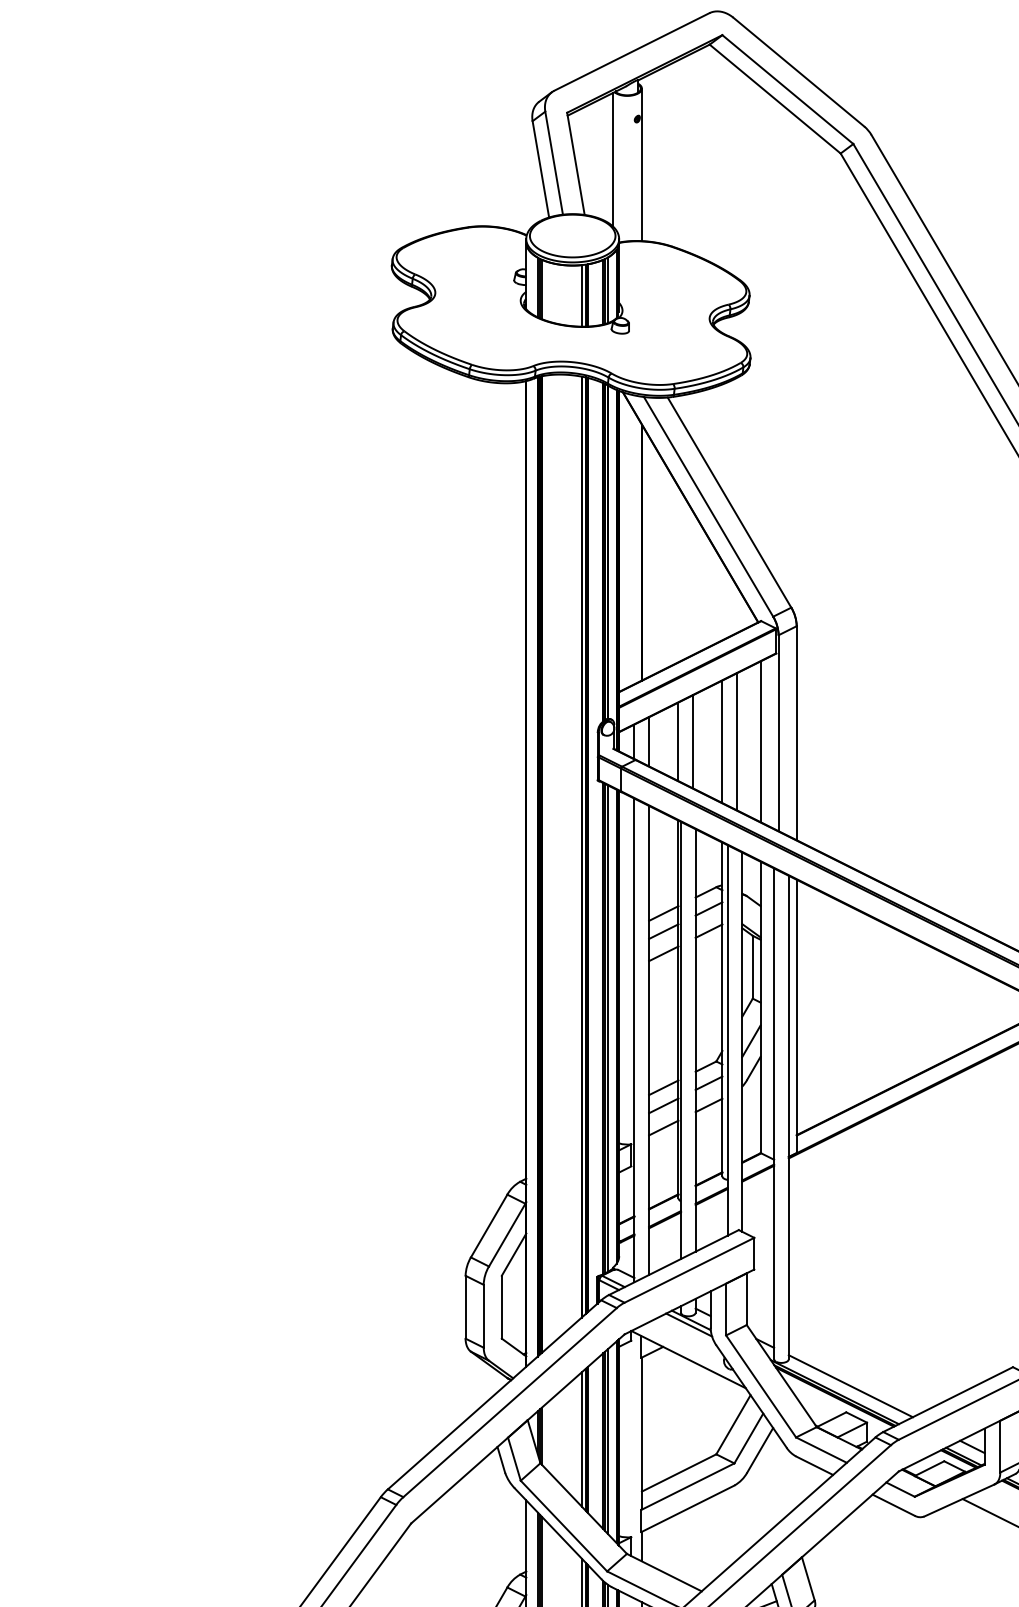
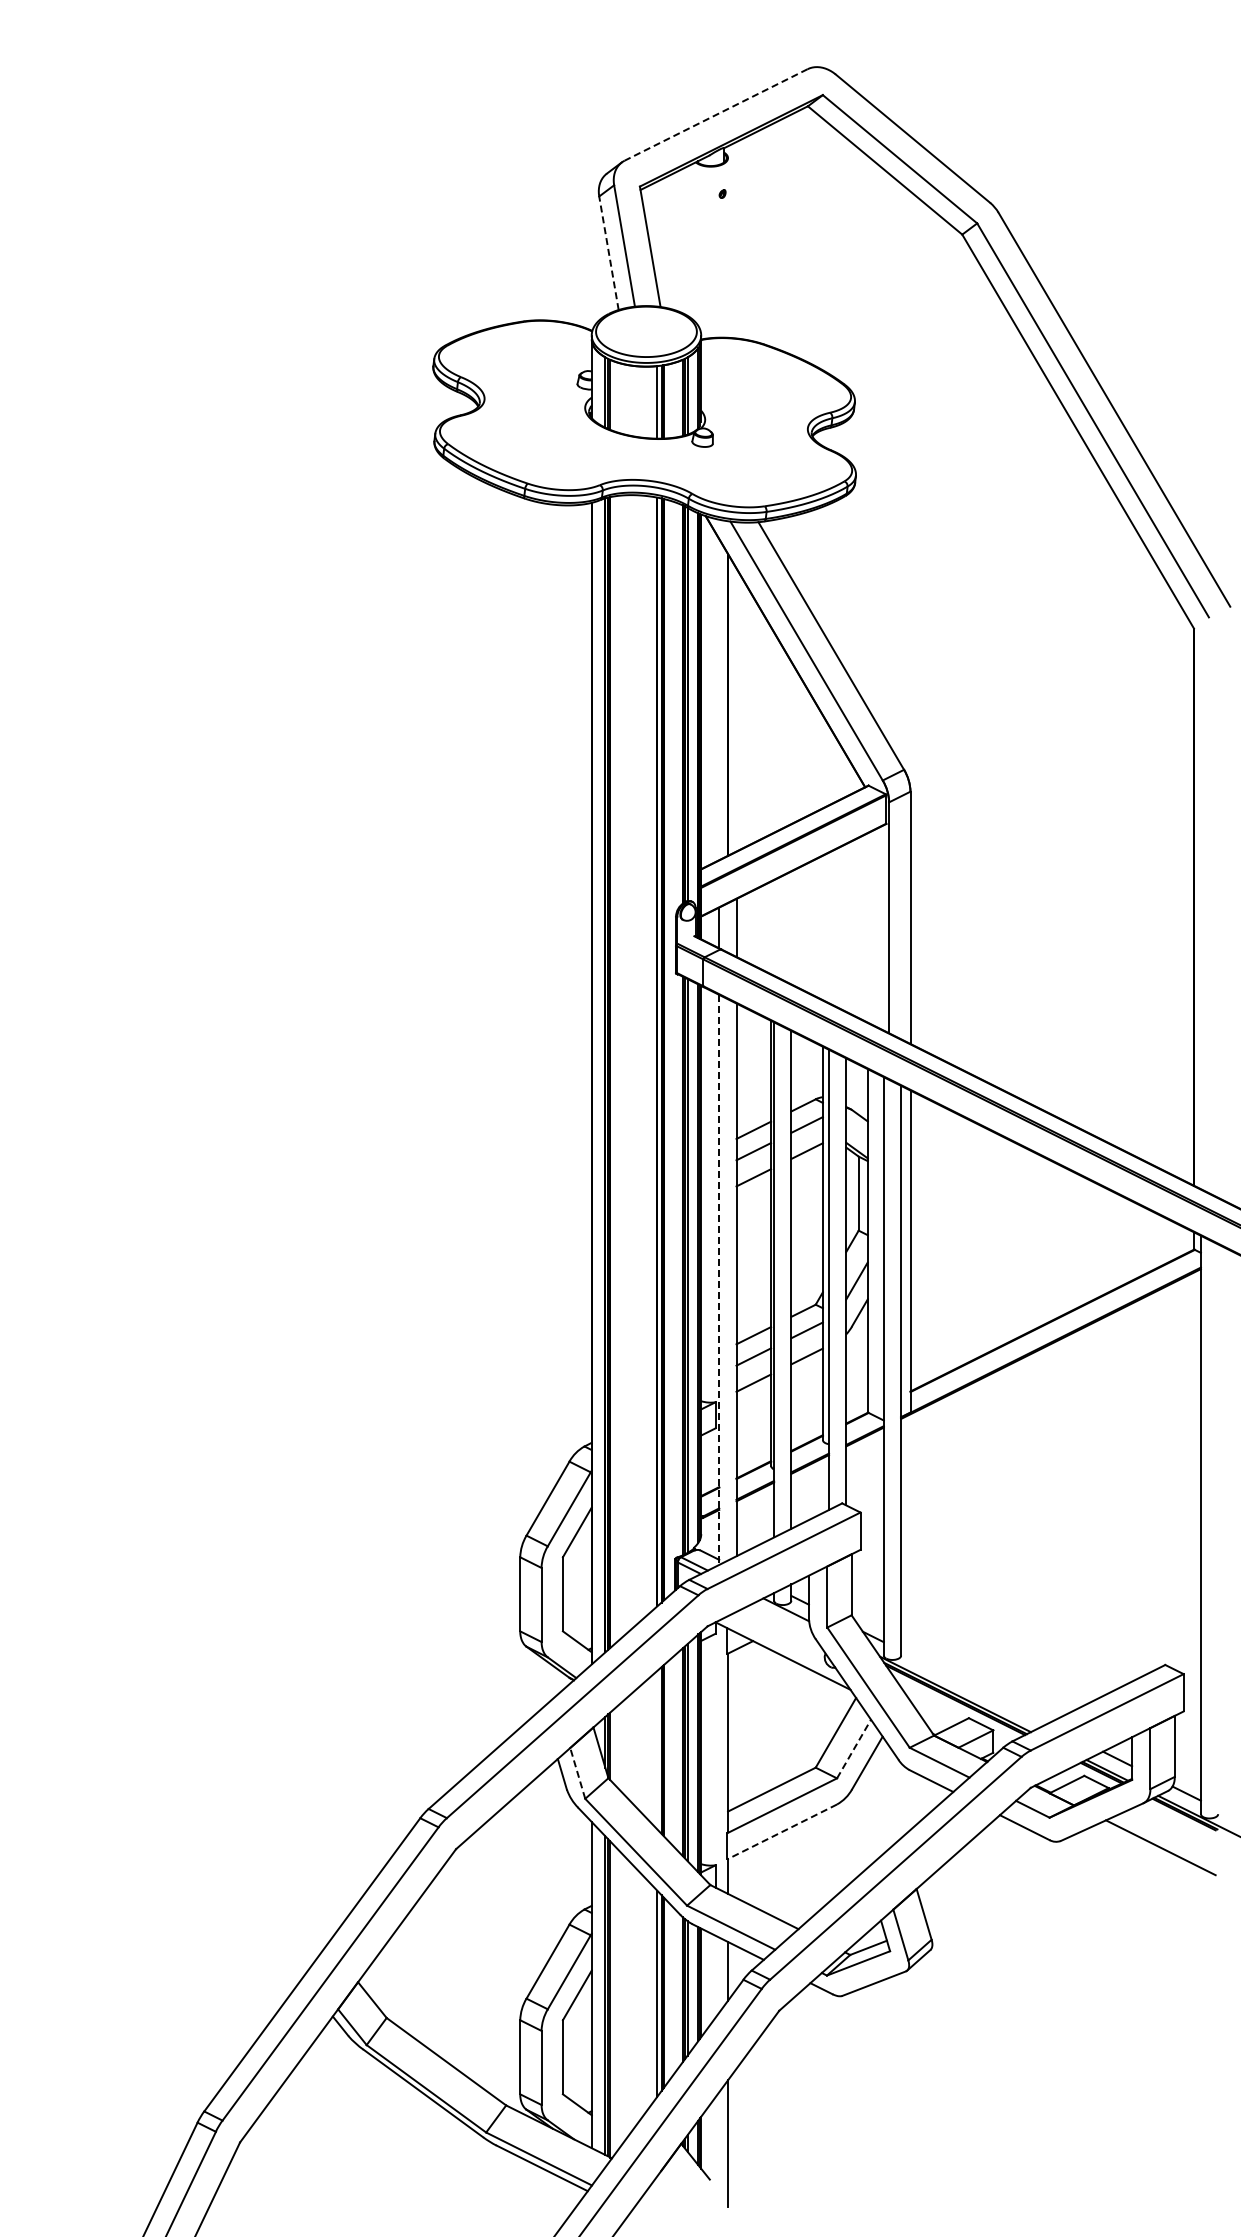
line: (631, 52) -> (715, 115), solid -> dashed
line: (612, 159) -> (693, 241), removed
line: (642, 164) -> (728, 247), removed
line: (540, 169) -> (608, 253), solid -> dashed
line: (678, 741) -> (771, 927), removed
line: (693, 741) -> (788, 927), removed
line: (722, 741) -> (822, 927), removed
line: (737, 741) -> (840, 927), removed
line: (760, 741) -> (867, 927), removed
line: (634, 1040) -> (719, 1279), solid -> dashed
line: (688, 1324) -> (783, 1614), removed
line: (851, 1385) -> (974, 1686), removed
line: (582, 1438) -> (657, 1749), removed
line: (749, 1438) -> (854, 1749), solid -> dashed
line: (514, 1458) -> (577, 1772), solid -> dashed
line: (687, 1509) -> (781, 1832), solid -> dashed

